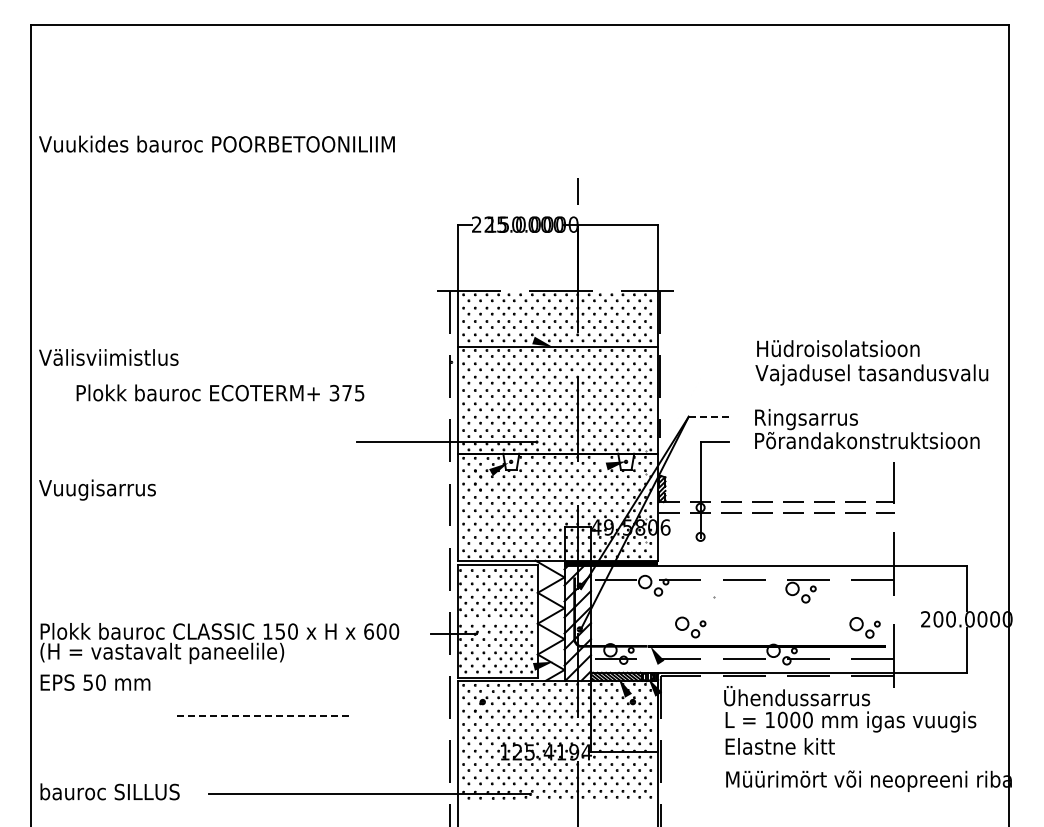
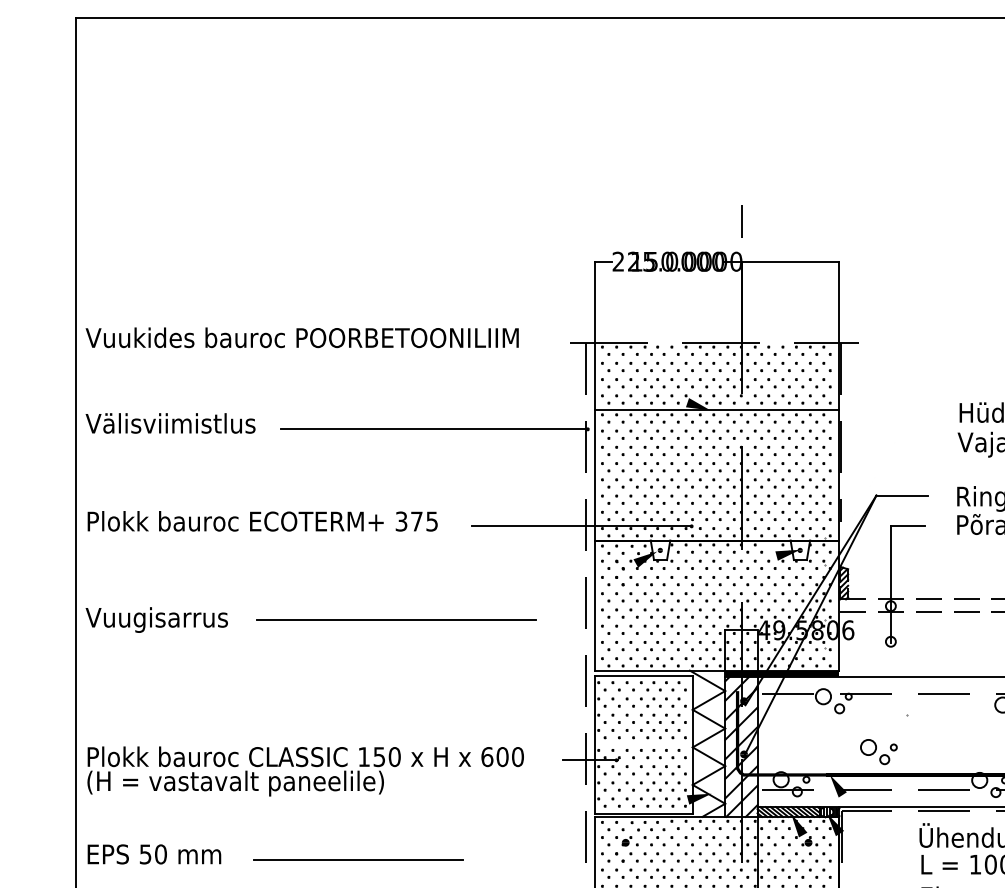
text: (216, 143) -> (301, 336), moved
line: (325, 362) -> (434, 429), added
text: (220, 392) -> (262, 520), moved
line: (710, 416) -> (902, 495), dashed -> solid
text: (97, 489) -> (156, 619), moved
line: (293, 518) -> (395, 619), added
text: (95, 682) -> (154, 854), moved
line: (262, 716) -> (357, 860), dashed -> solid

